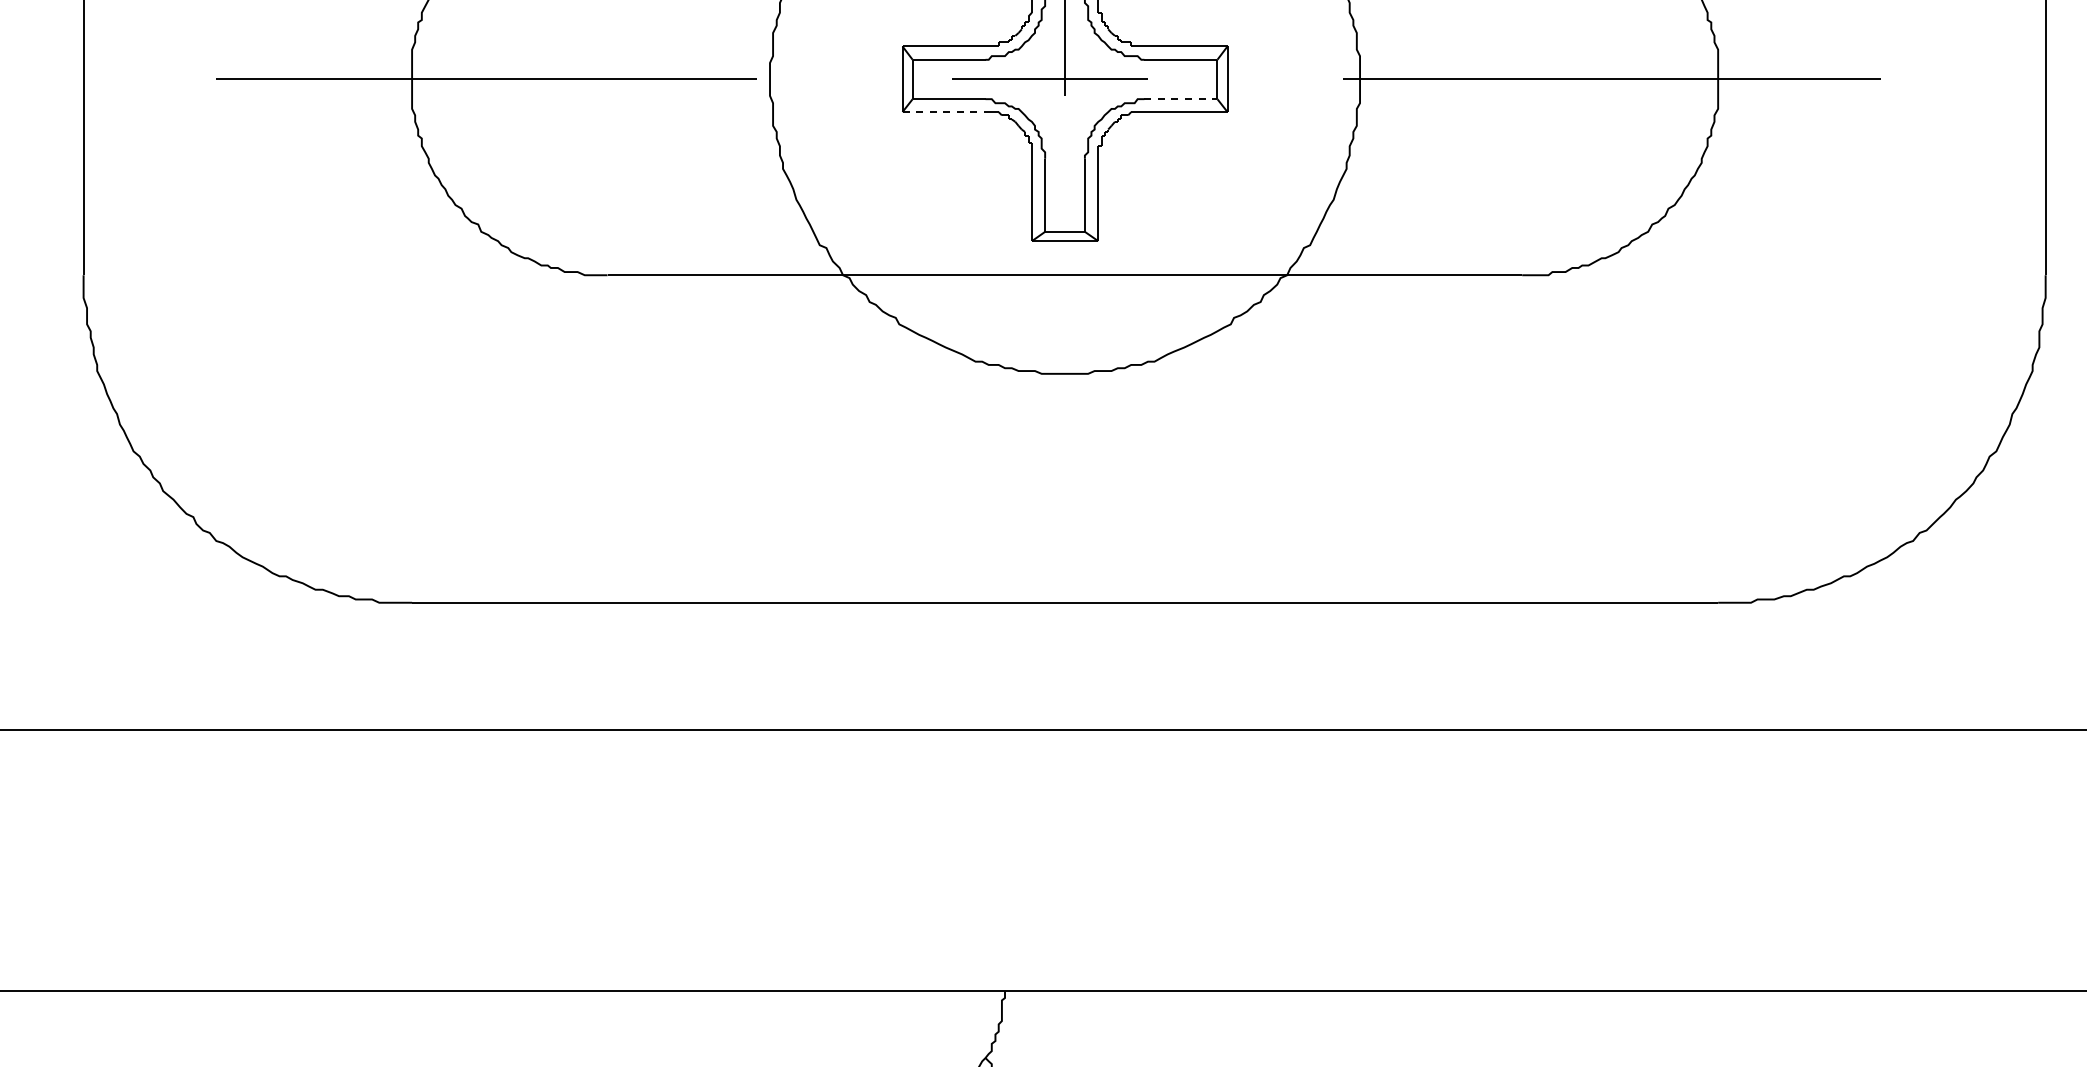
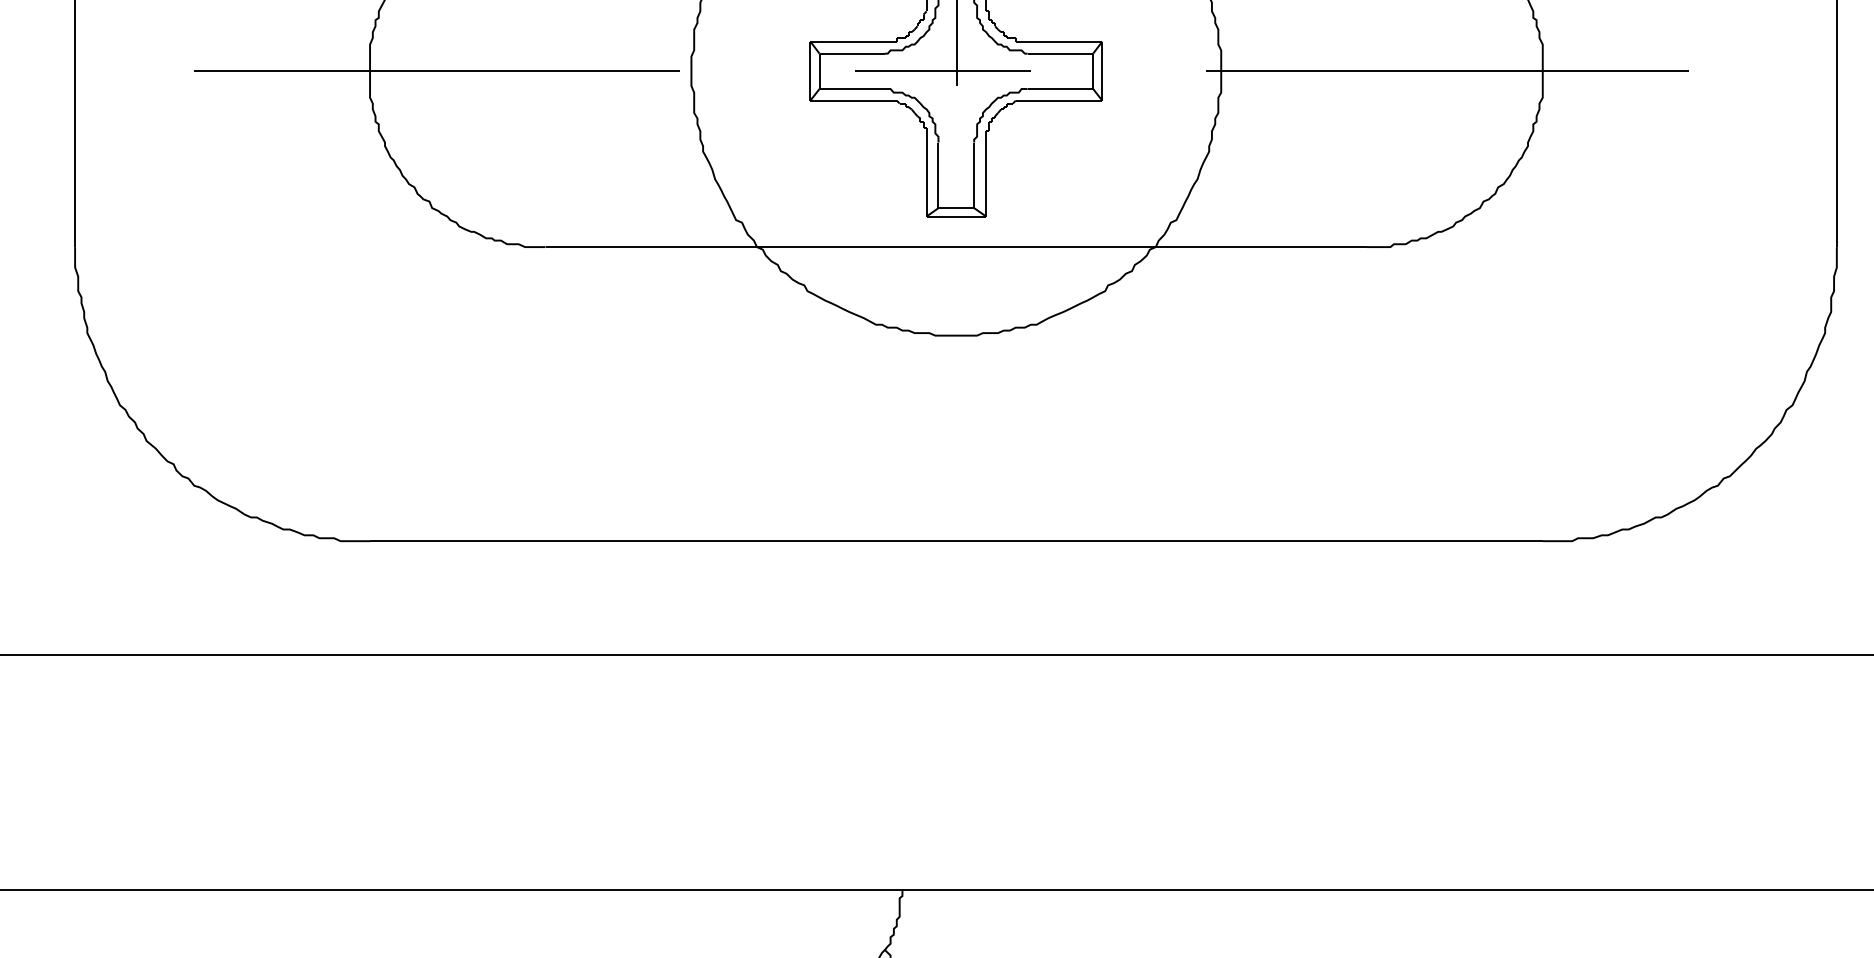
line: (1180, 99) -> (1060, 89), dashed -> solid
line: (944, 112) -> (848, 100), dashed -> solid

